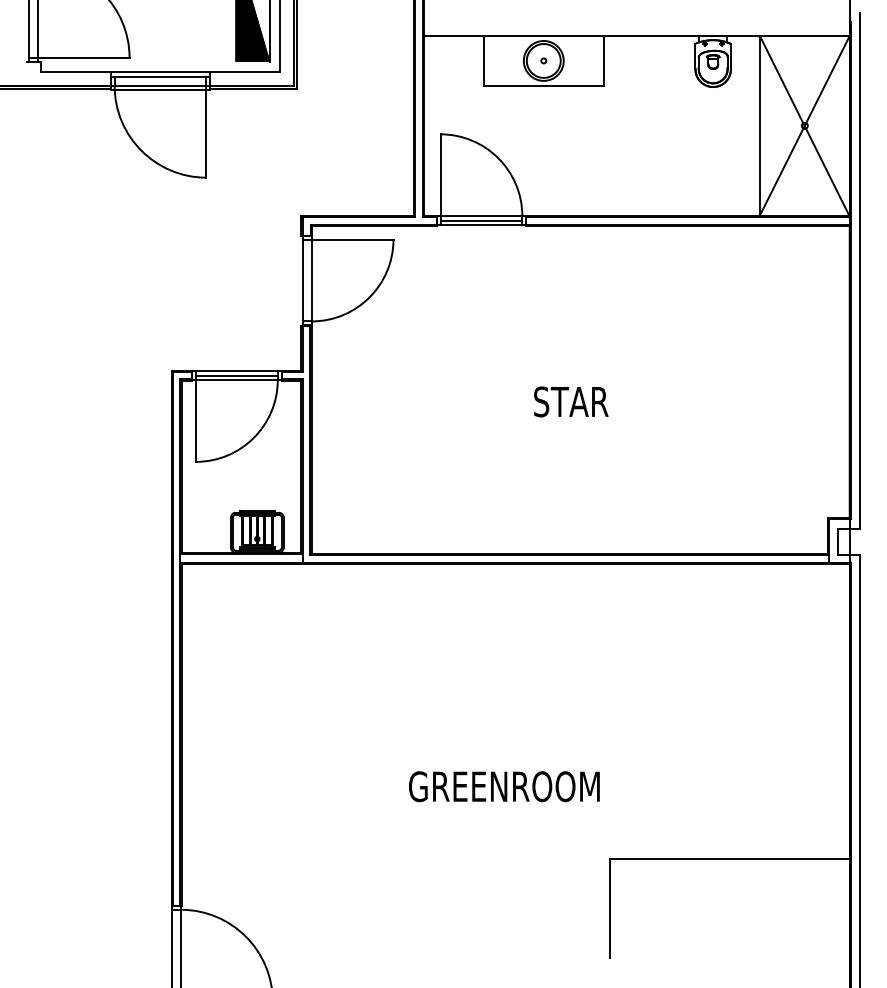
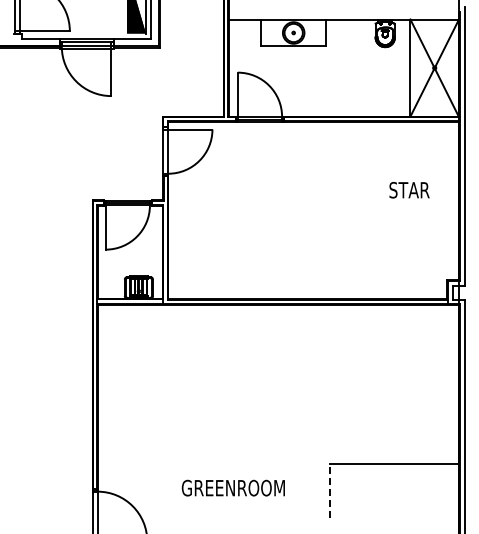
text: (571, 402) -> (409, 190), moved
text: (502, 785) -> (232, 487), moved
line: (610, 909) -> (329, 491), solid -> dashed

